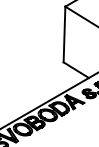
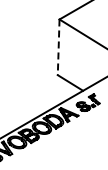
line: (64, 34) -> (58, 47), solid -> dashed

